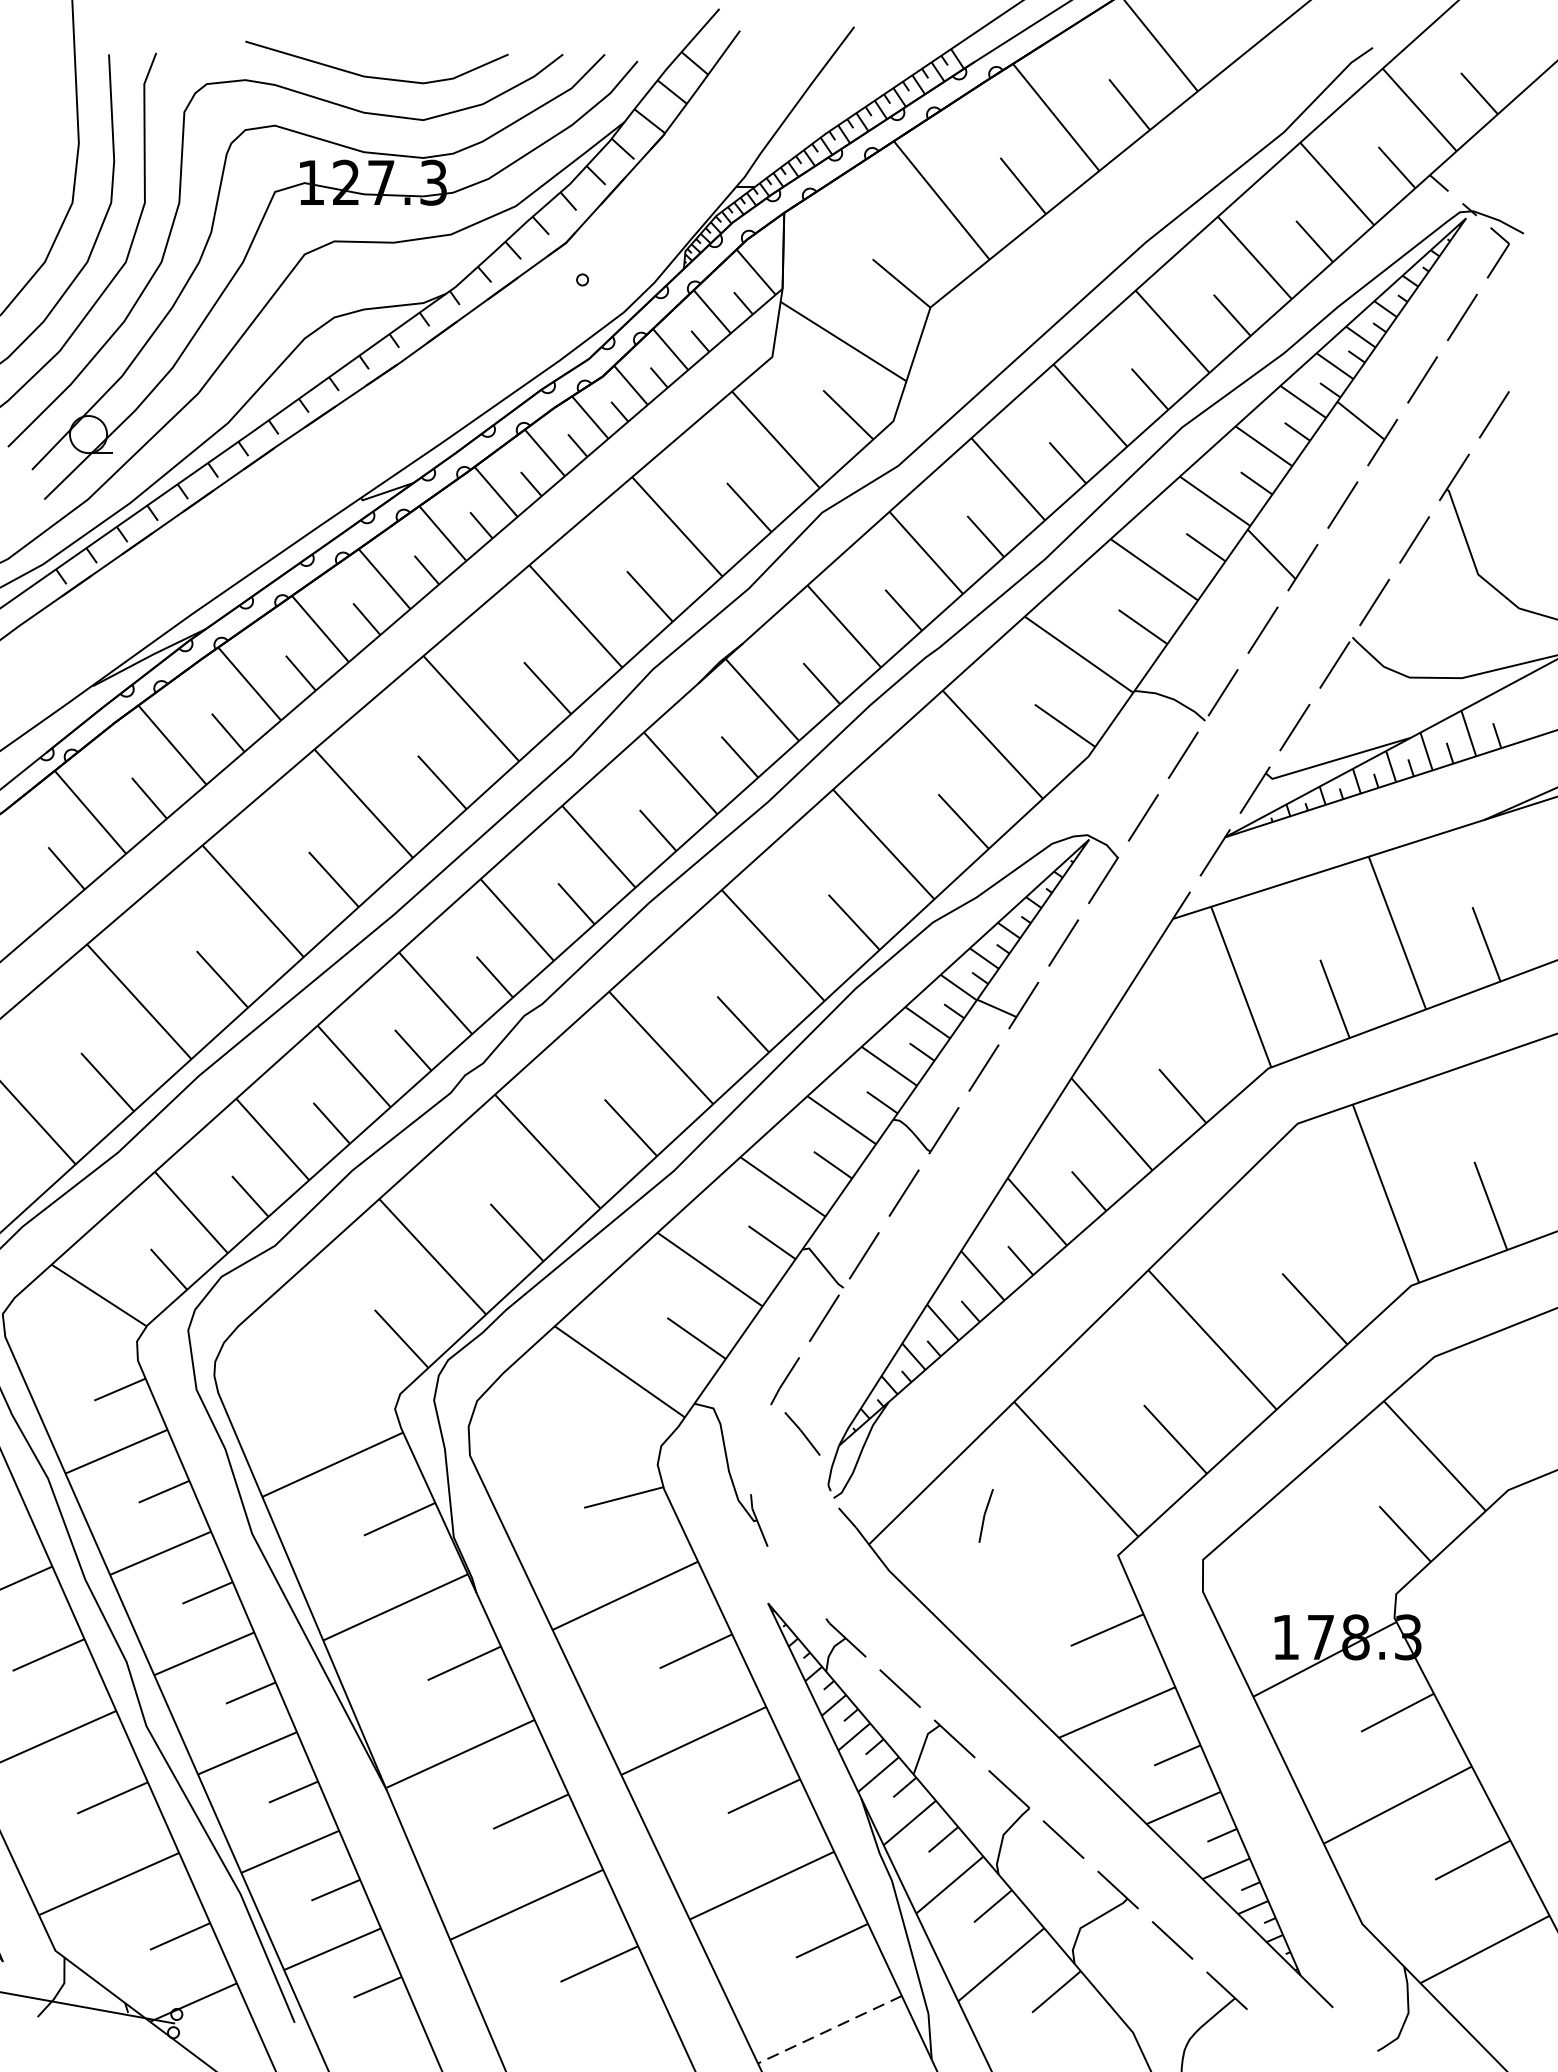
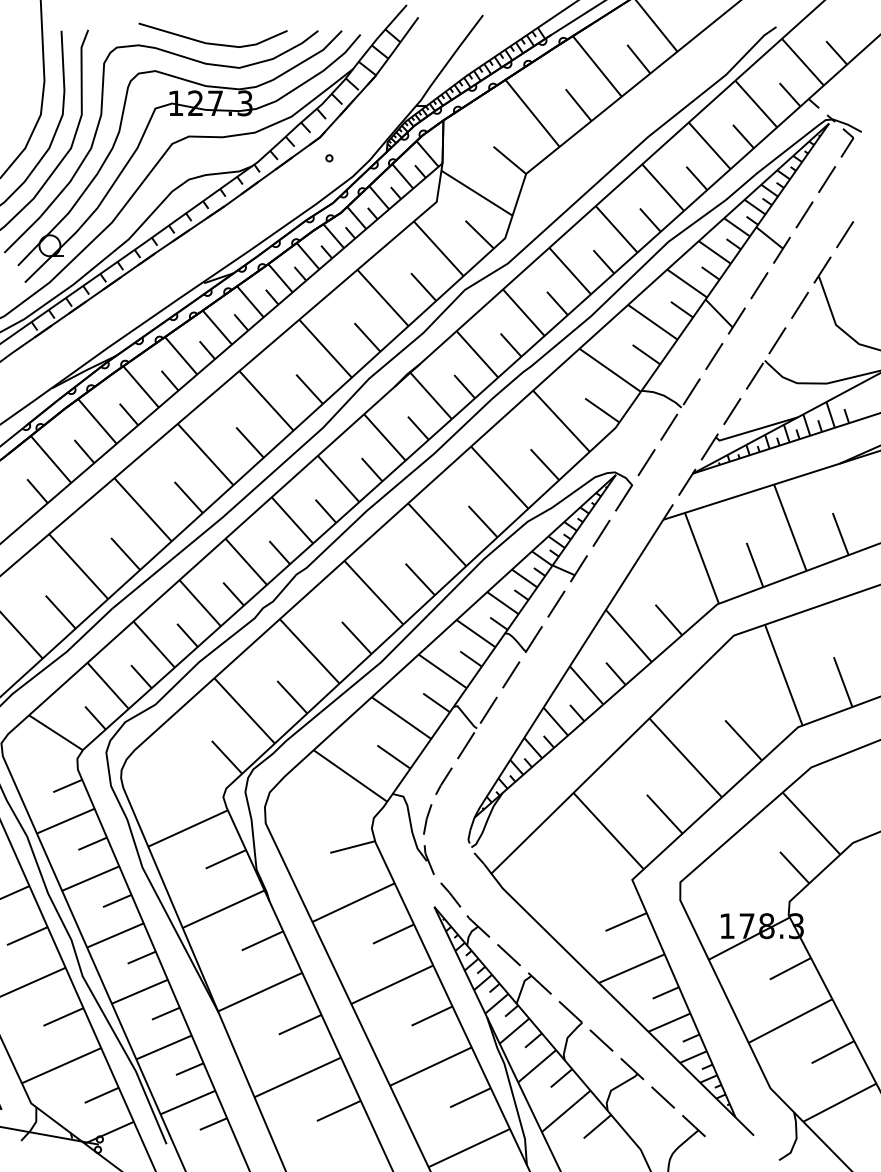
line: (801, 1432) -> (450, 894), moved
line: (985, 1515) -> (427, 819), moved
line: (830, 2030) -> (469, 1148), dashed -> solid

